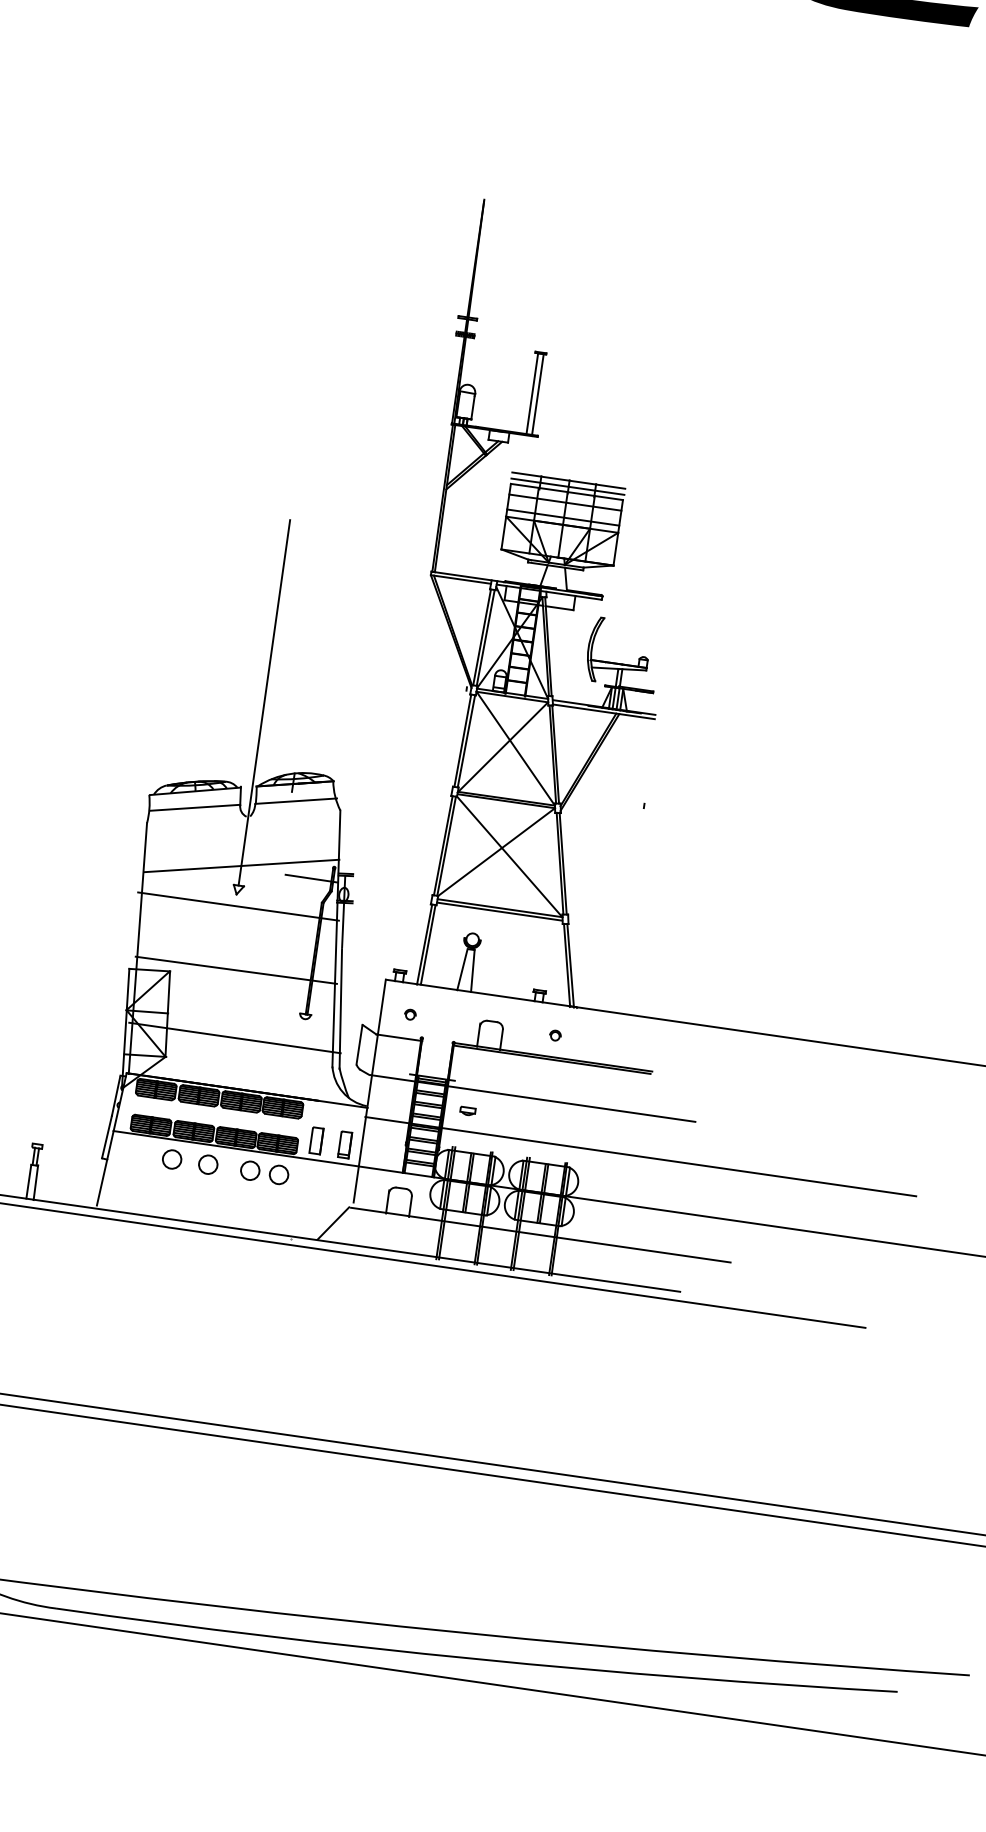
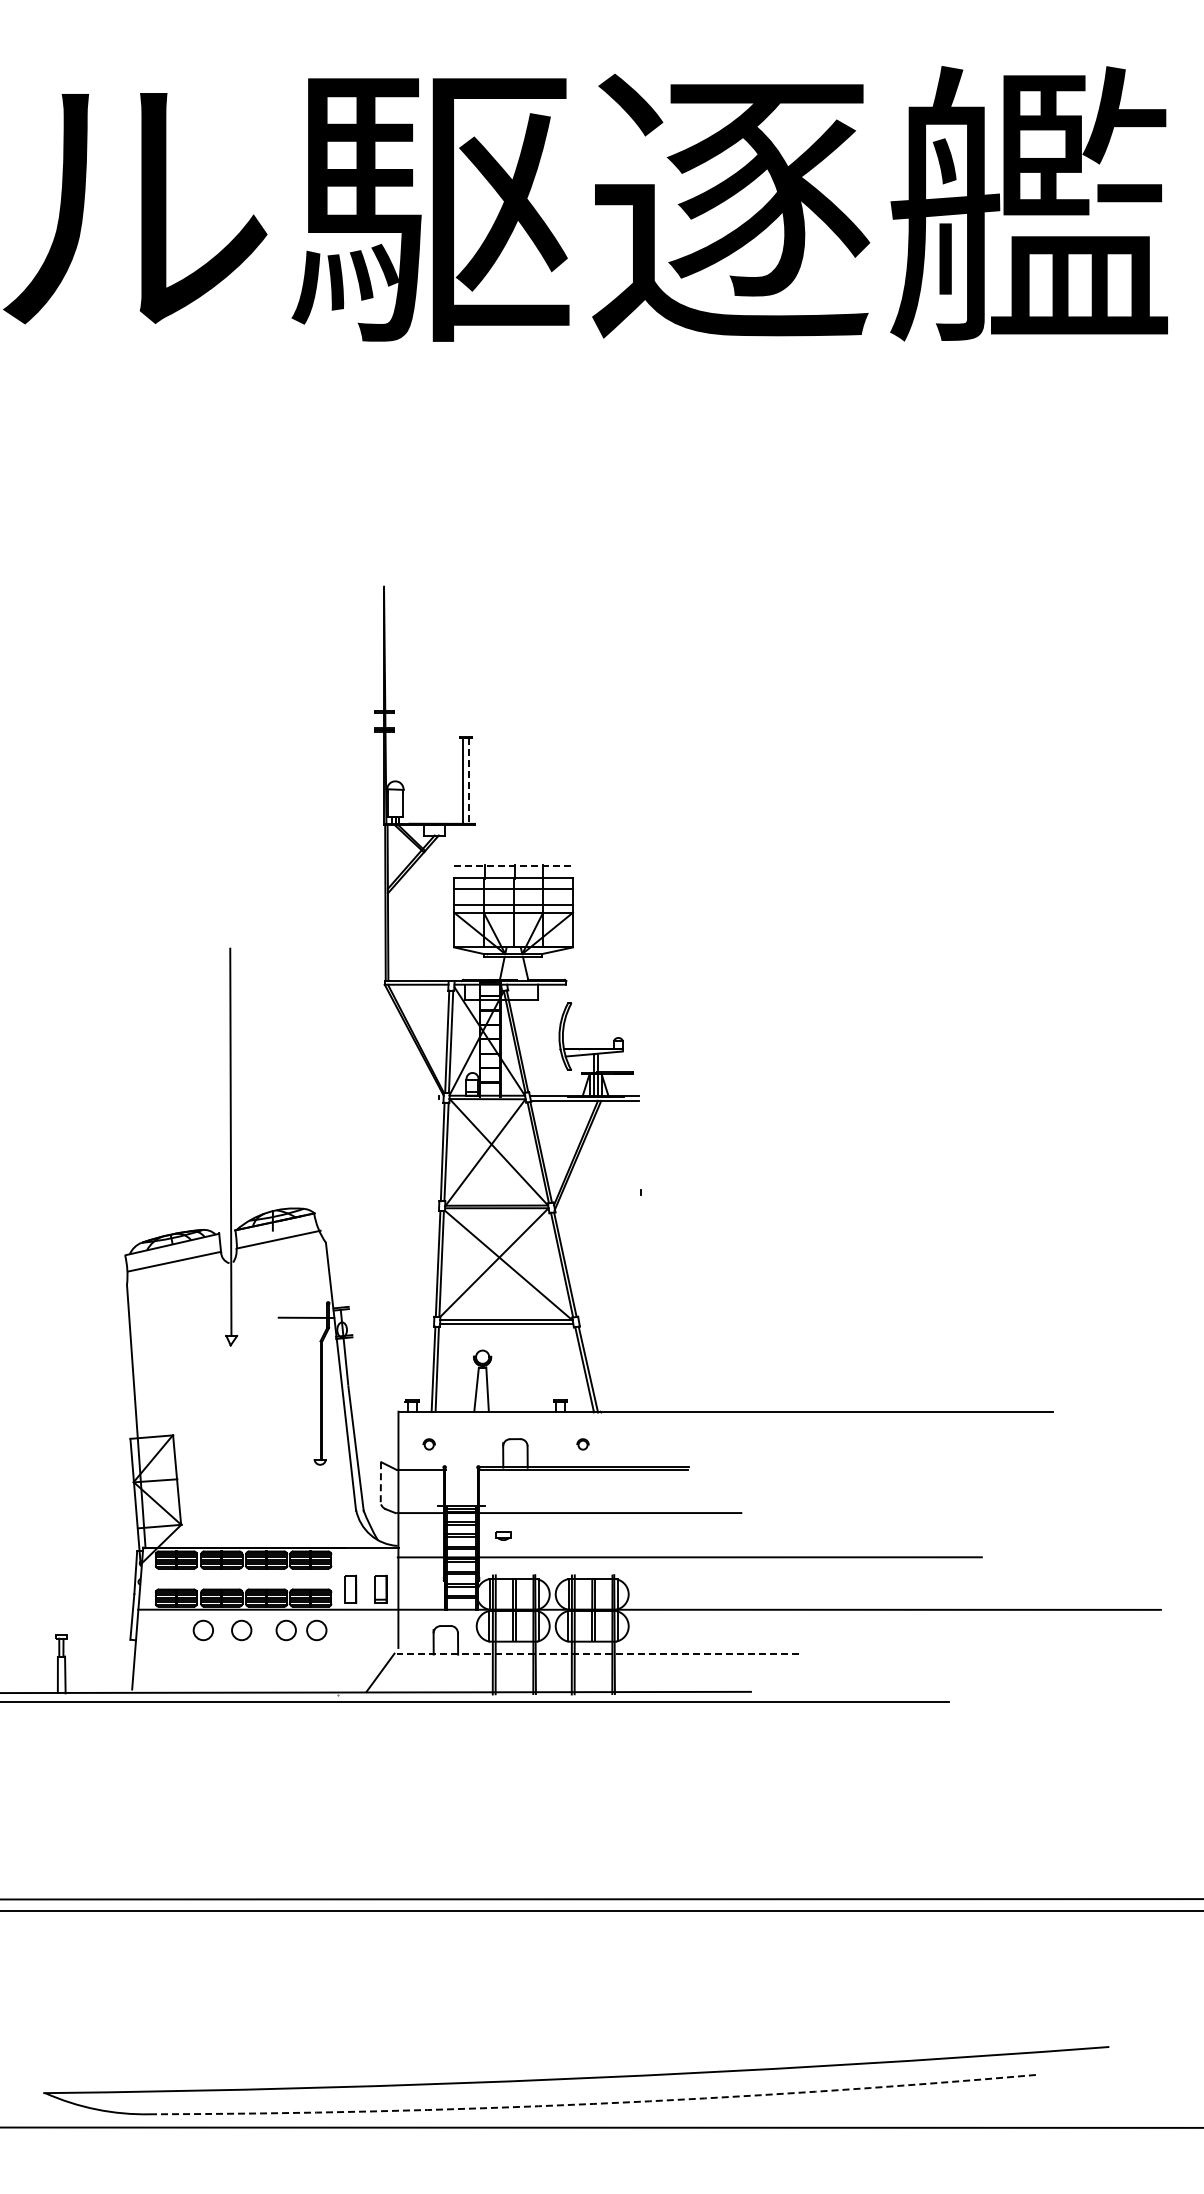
line: (537, 395) -> (468, 782), solid -> dashed
line: (568, 480) -> (513, 865), solid -> dashed
line: (567, 486) -> (513, 872), removed
line: (241, 866) -> (231, 1315), removed
line: (238, 906) -> (234, 1357), removed
line: (236, 970) -> (241, 1424), removed
line: (235, 1037) -> (250, 1494), removed
line: (359, 1044) -> (380, 1483), solid -> dashed
line: (540, 1234) -> (597, 1653), solid -> dashed
arc: (475, 1658) -> (593, 2103), solid -> dashed

